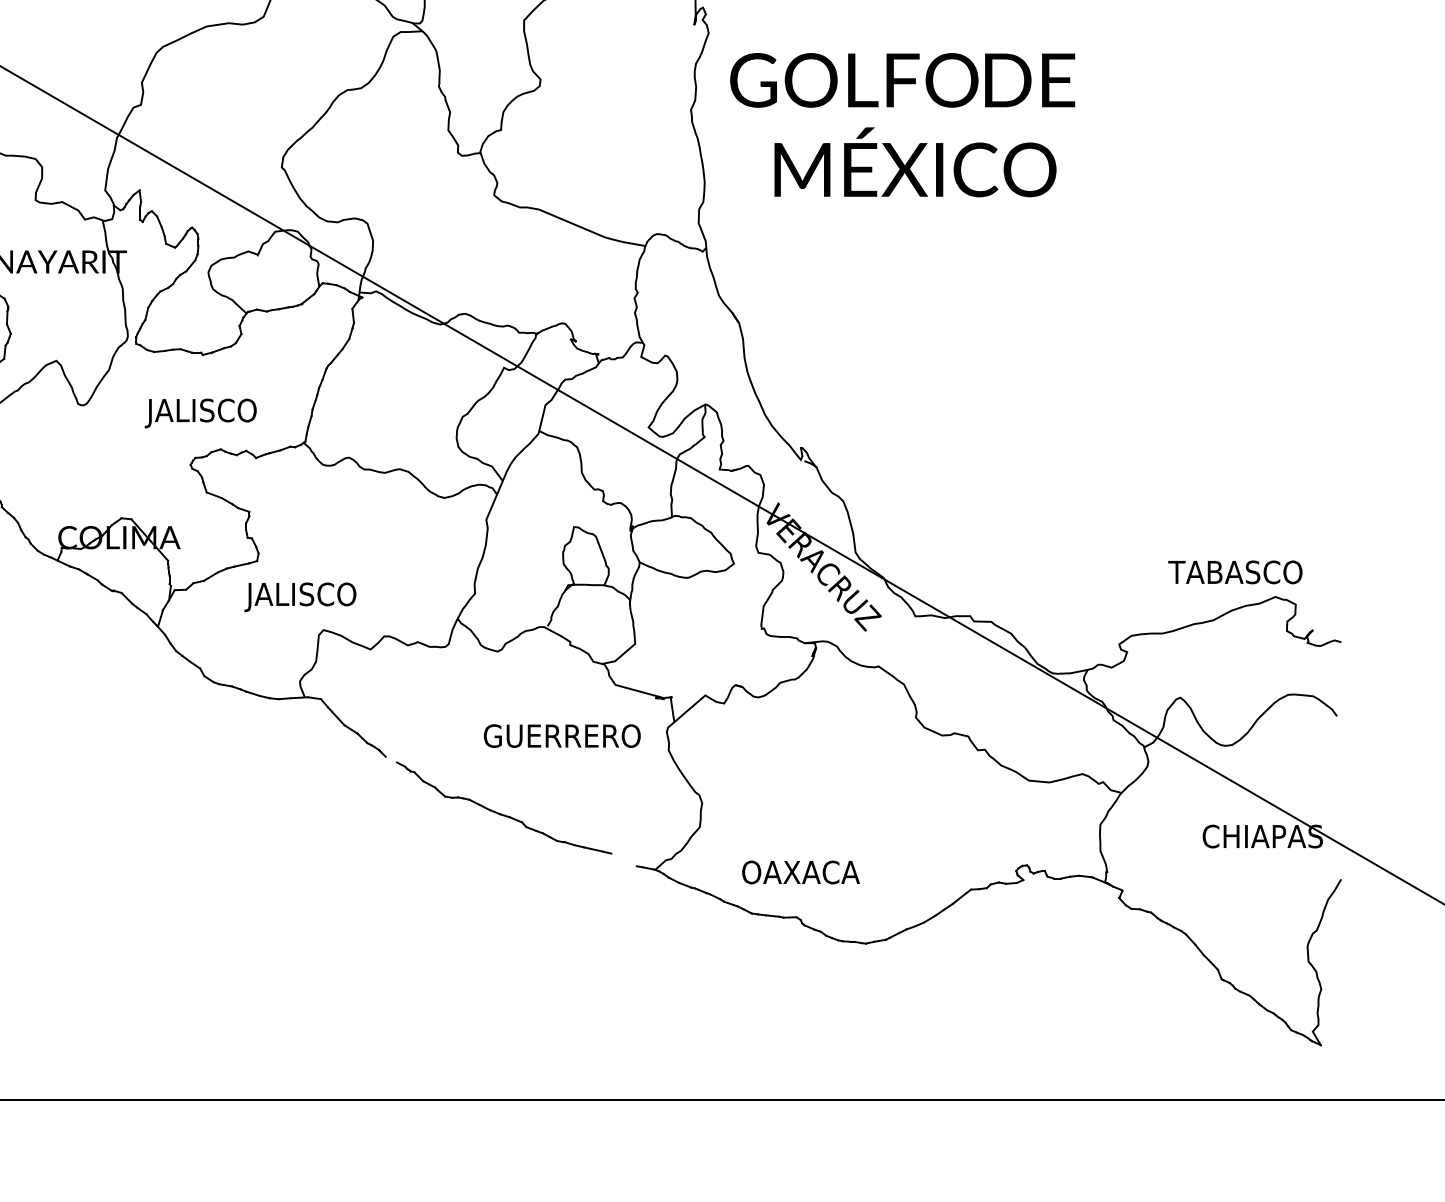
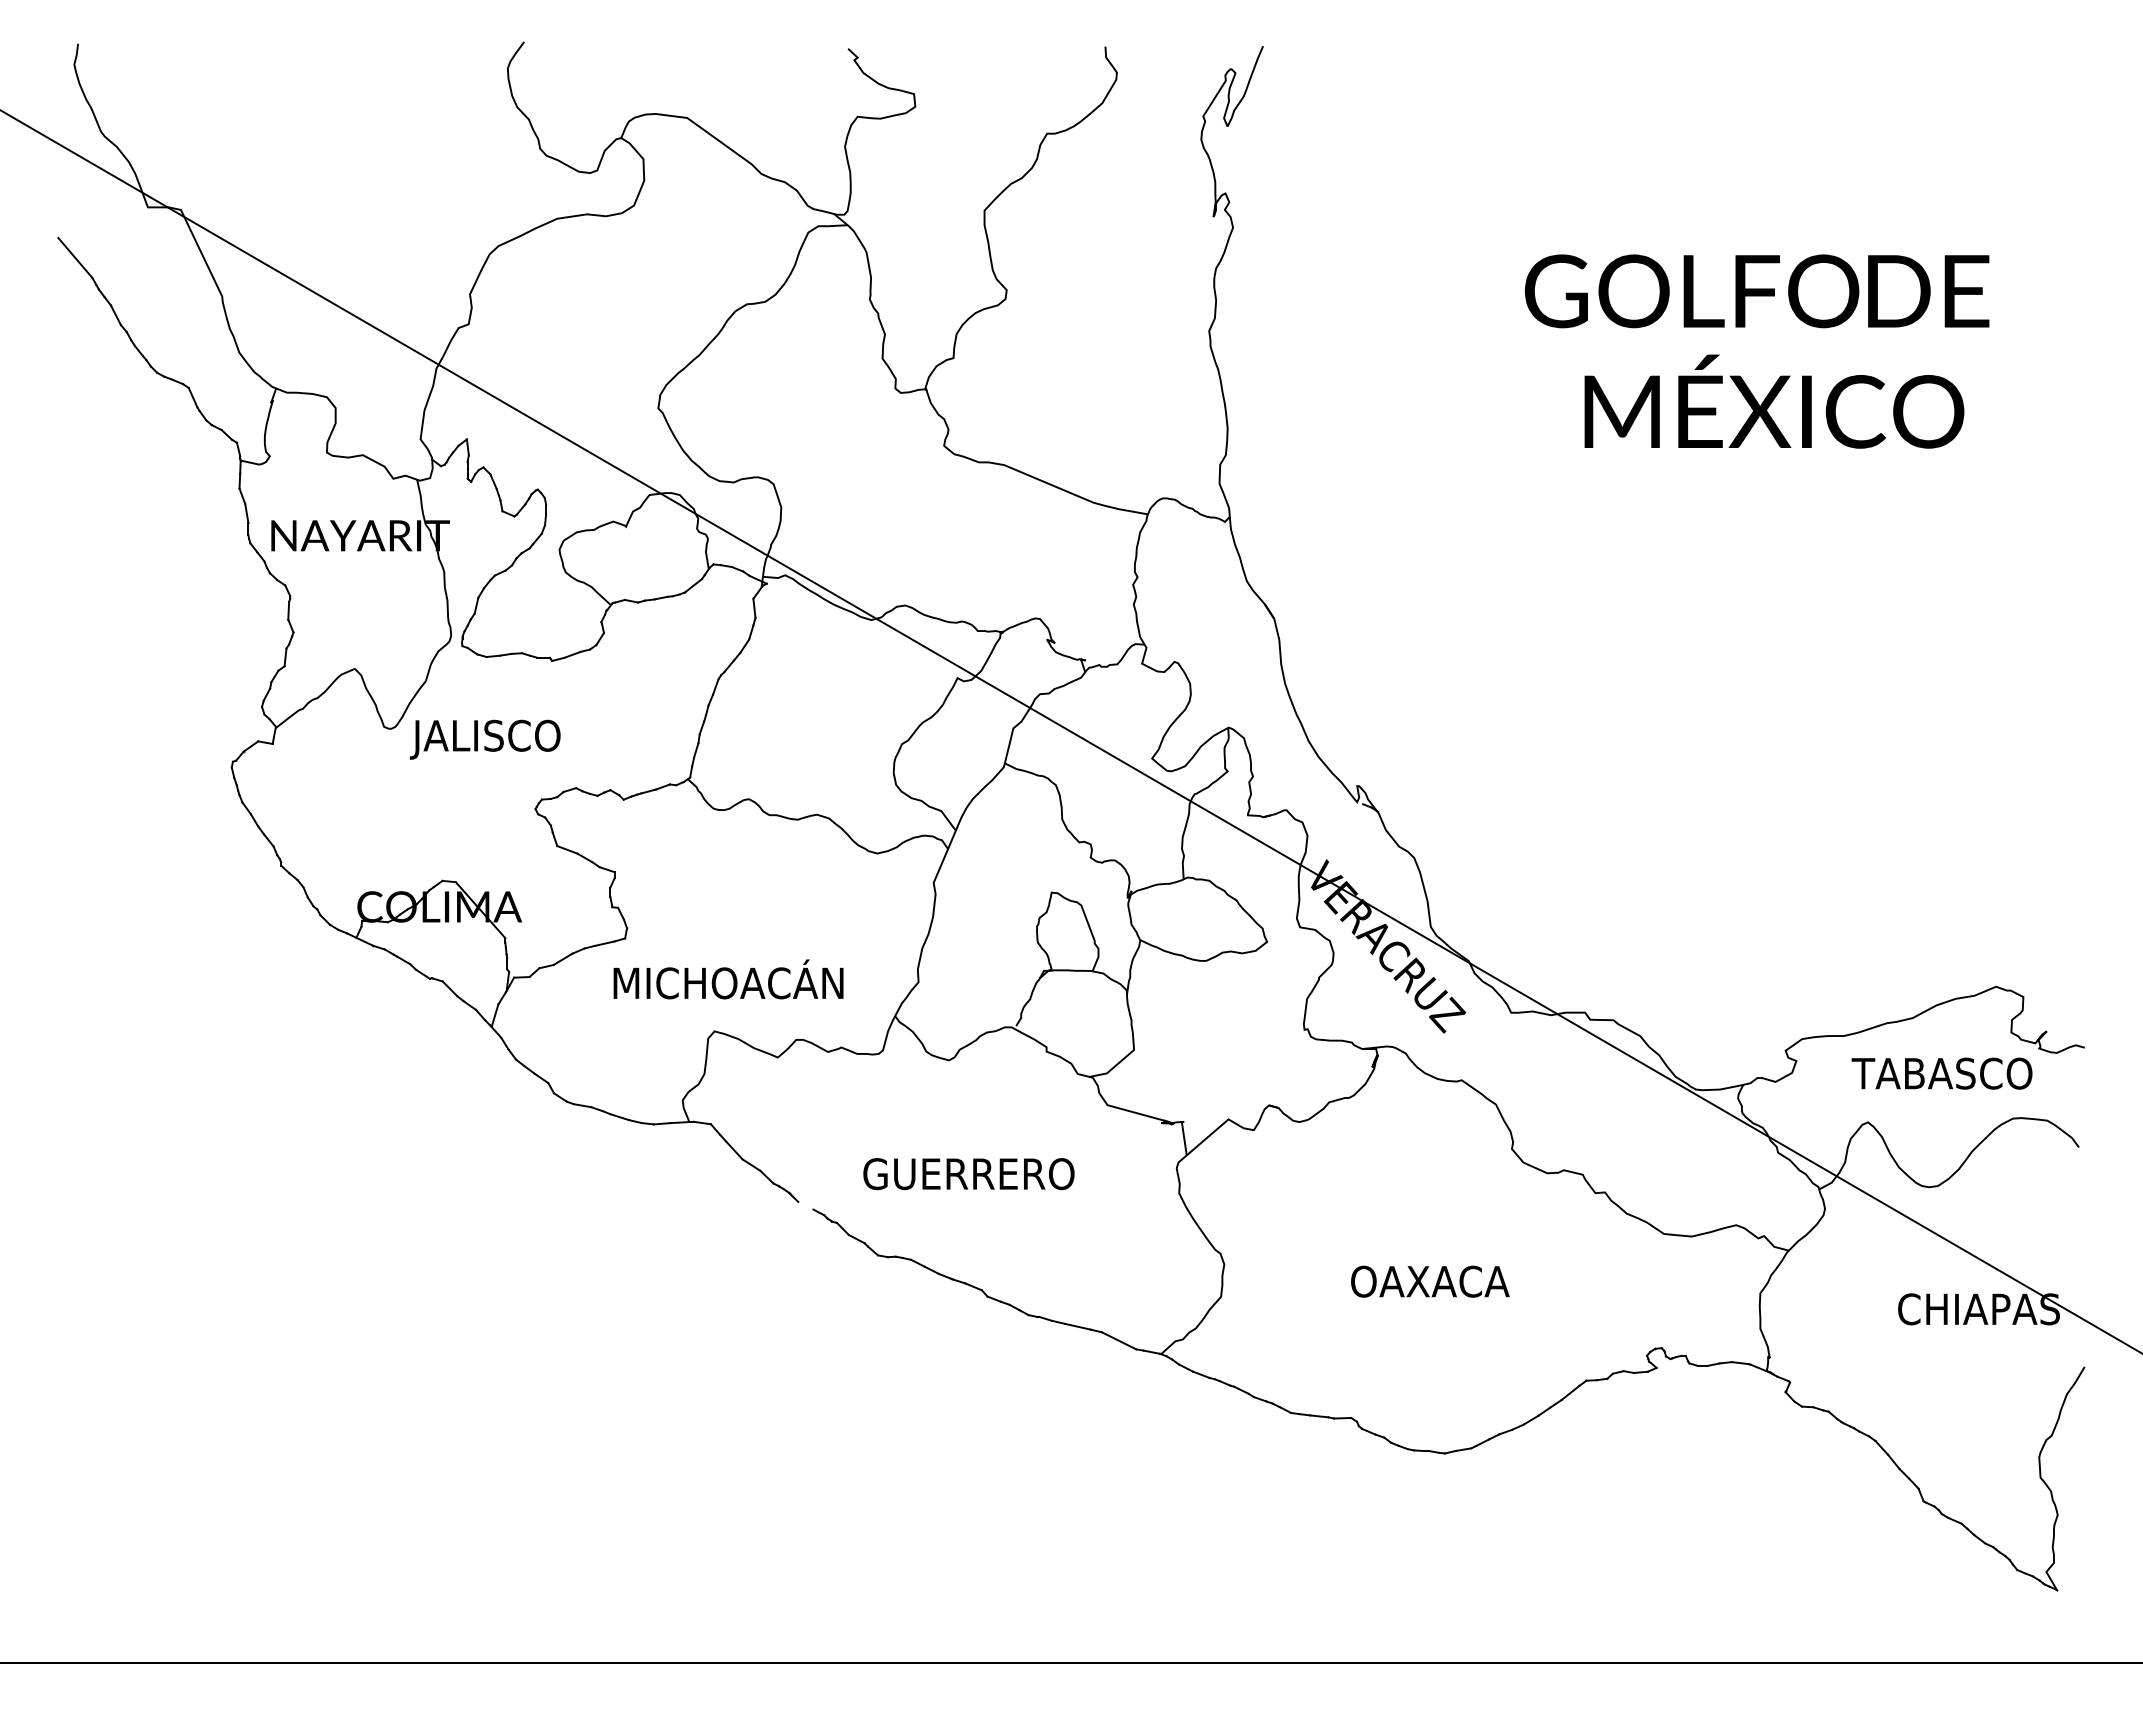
text: (902, 125) -> (1756, 351), moved
text: (200, 413) -> (484, 739), moved
text: (1234, 572) -> (1941, 1073), moved
text: (331, 594) -> (725, 983), JALISCO -> MICHOACÁN
text: (561, 736) -> (968, 1174), moved
line: (623, 859) -> (1118, 1340), added
text: (801, 872) -> (1430, 1281), moved

